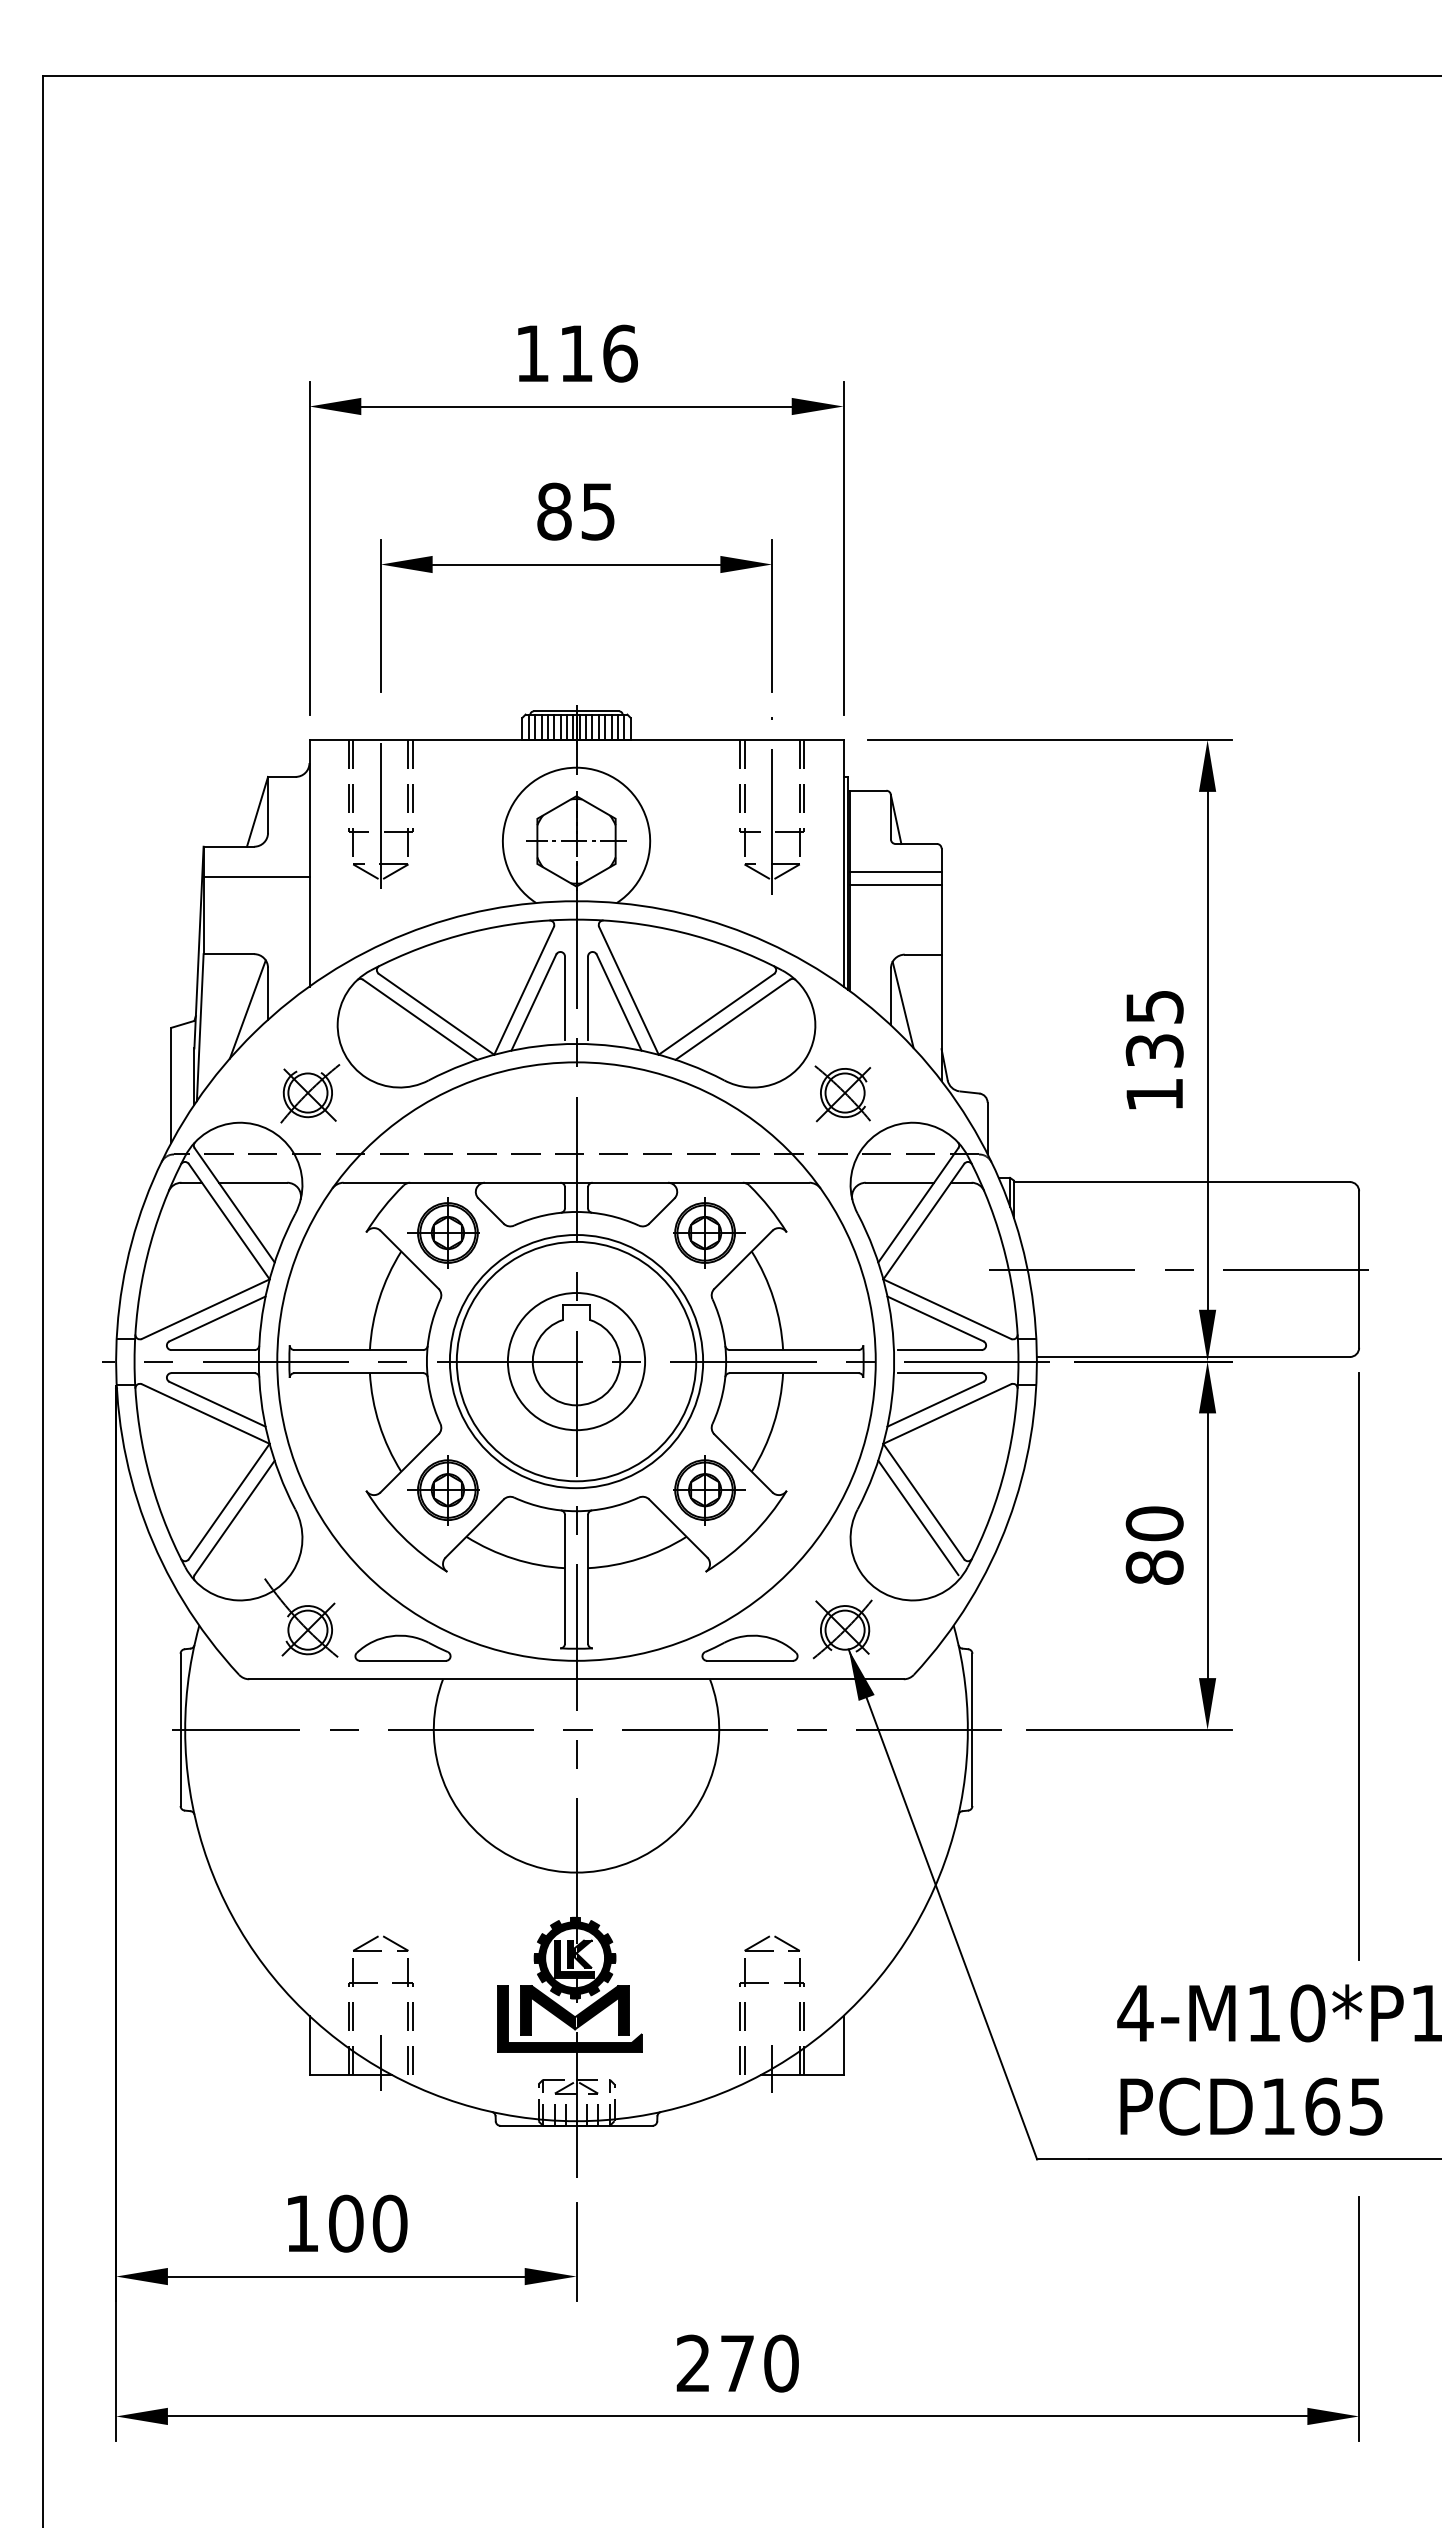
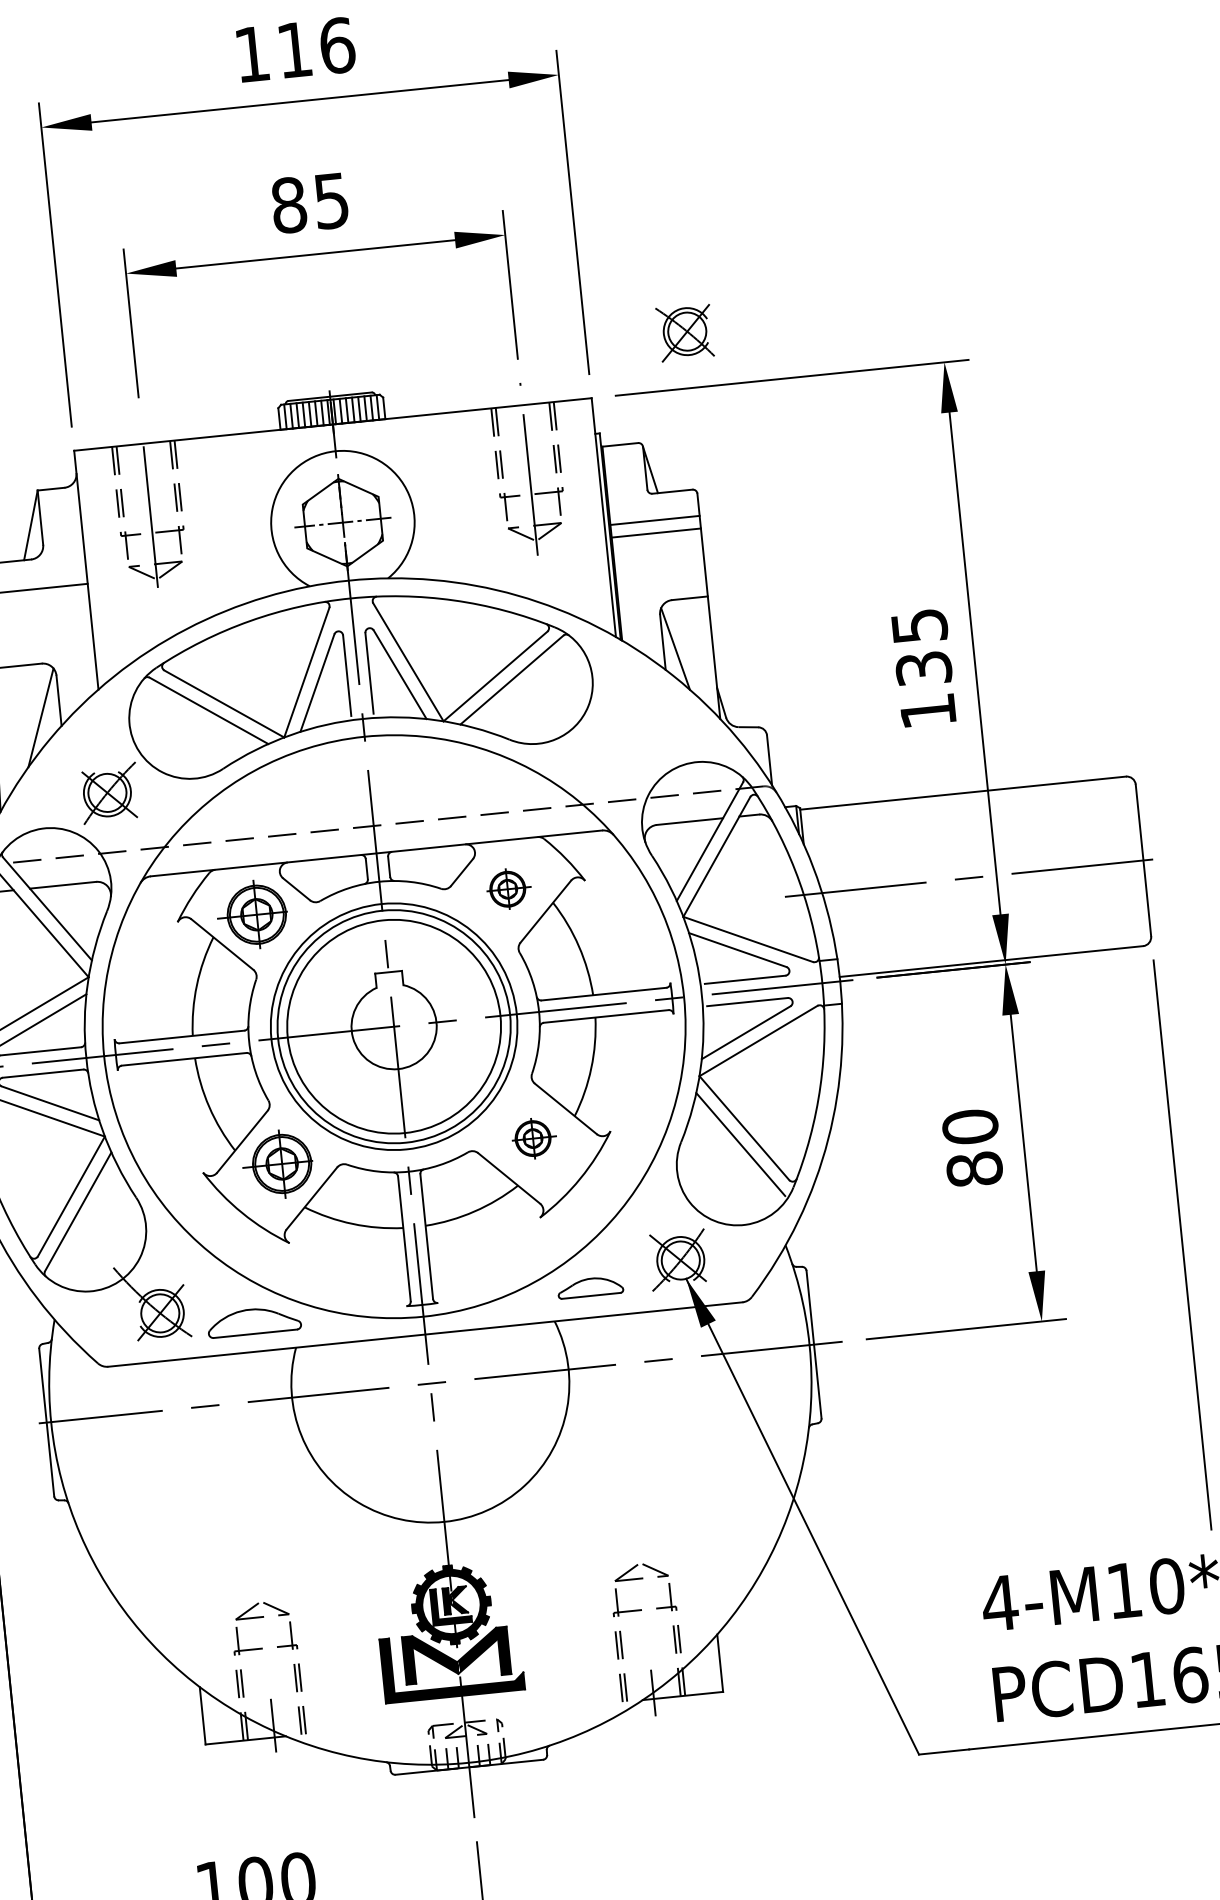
part: (842, 1093) -> (684, 332), moved
part: (709, 1232) -> (510, 888), size x0.6
circle: (576, 1361) -> (394, 1026), size x1.6
part: (709, 1490) -> (535, 1138), size x0.6
part: (749, 1647) -> (589, 1286), size x0.7

